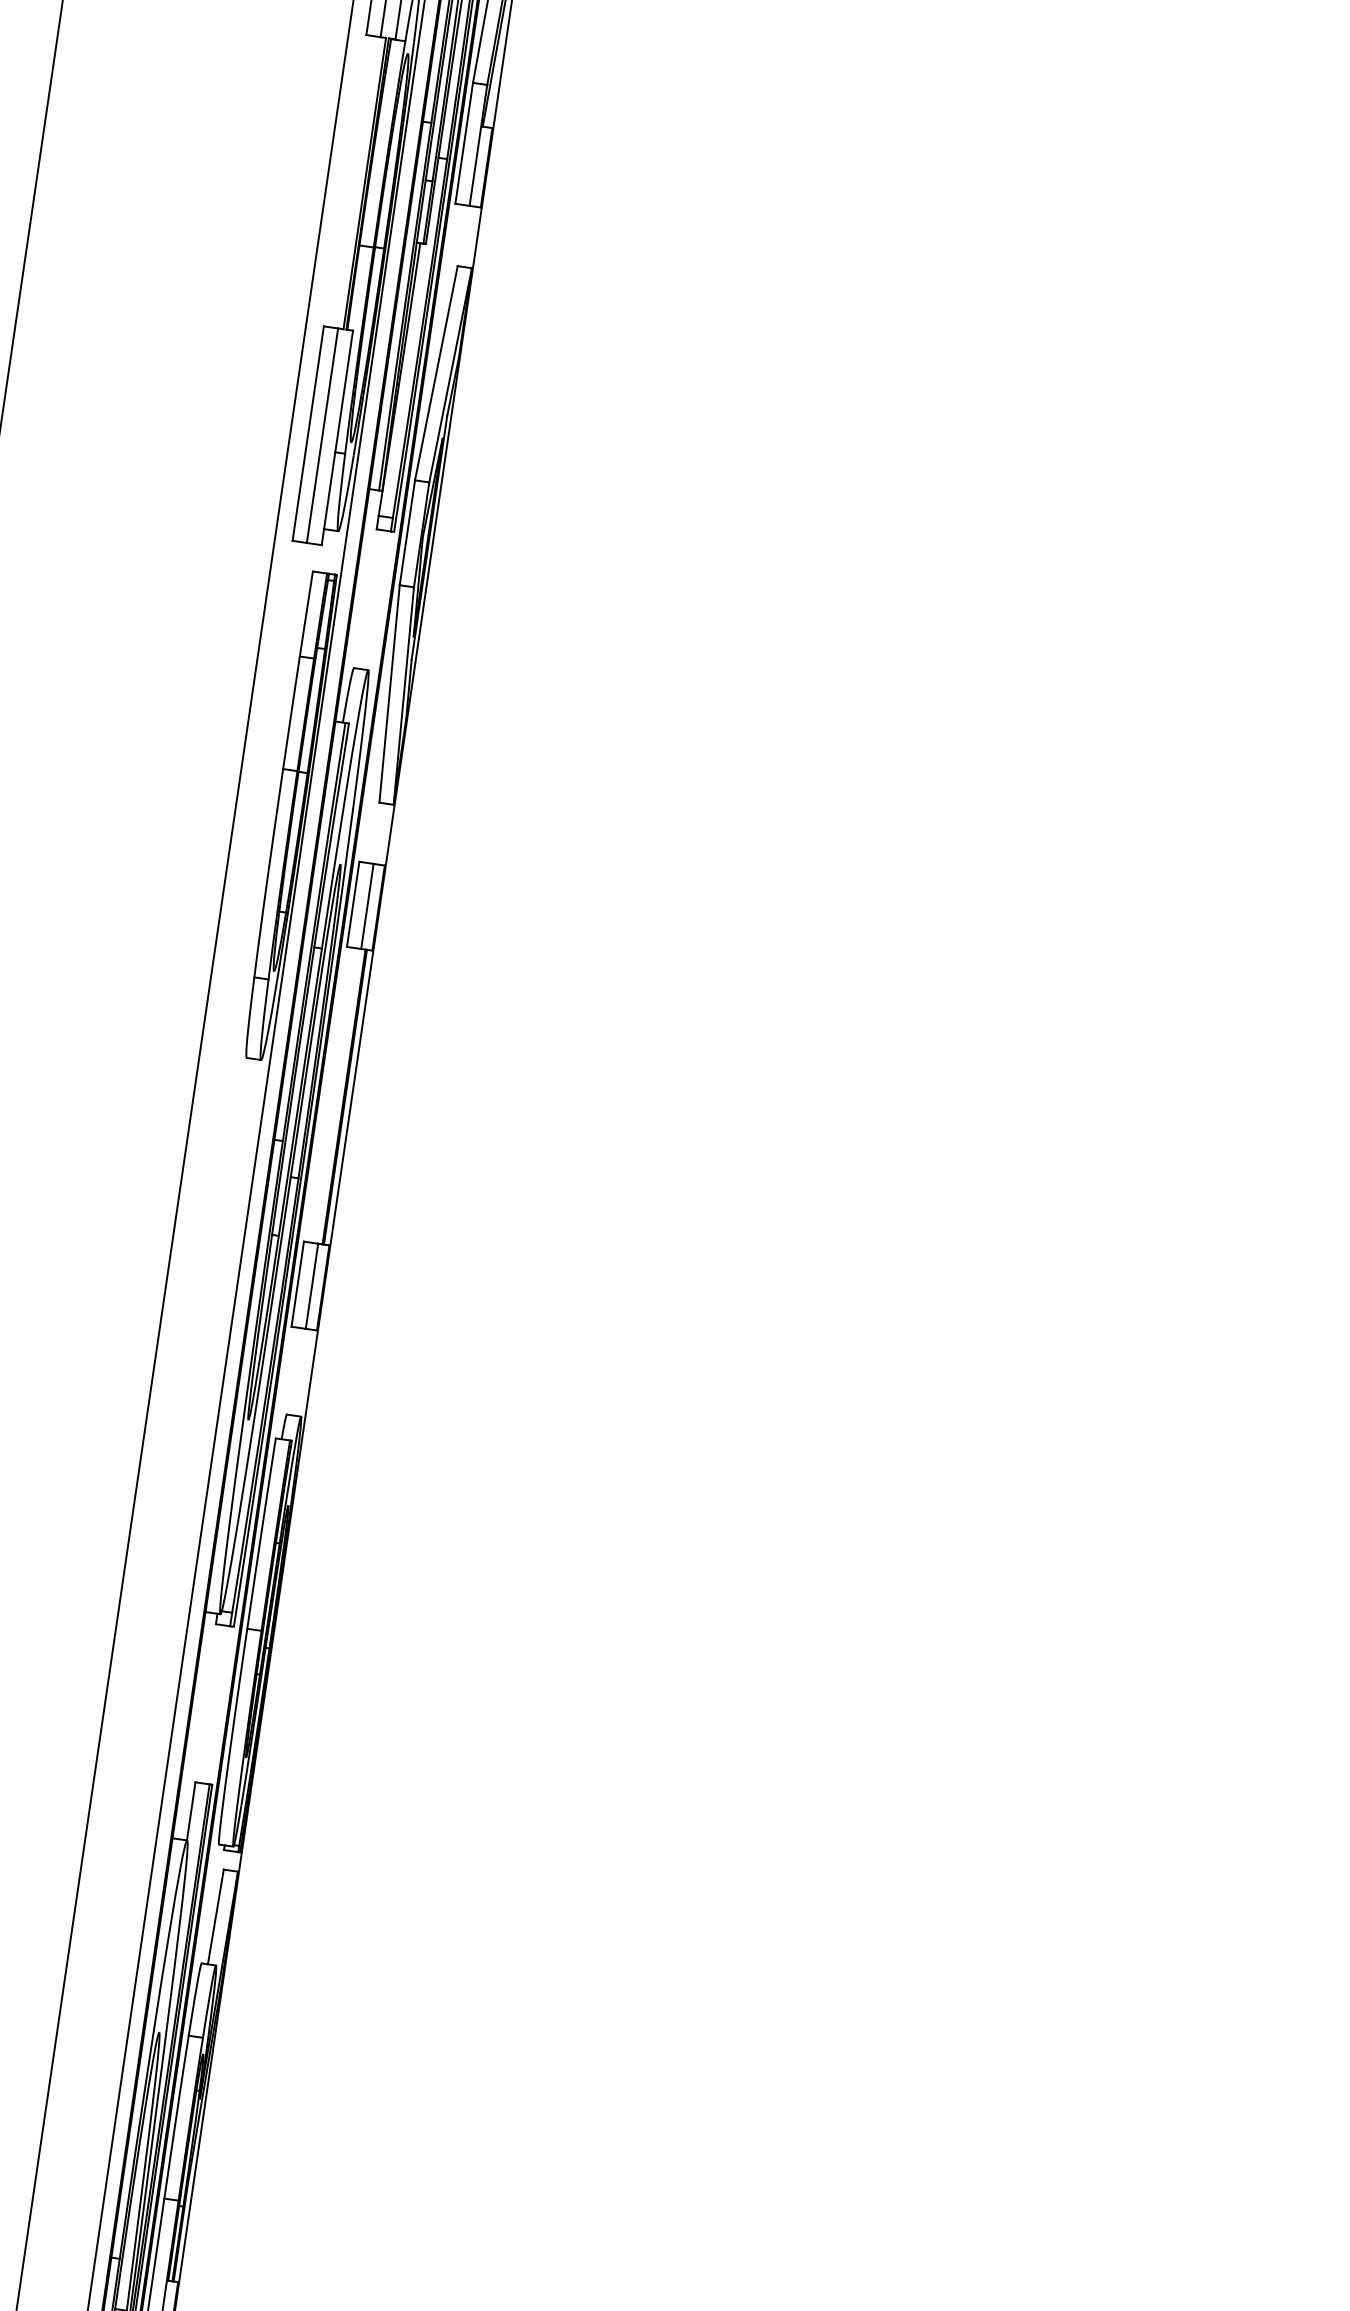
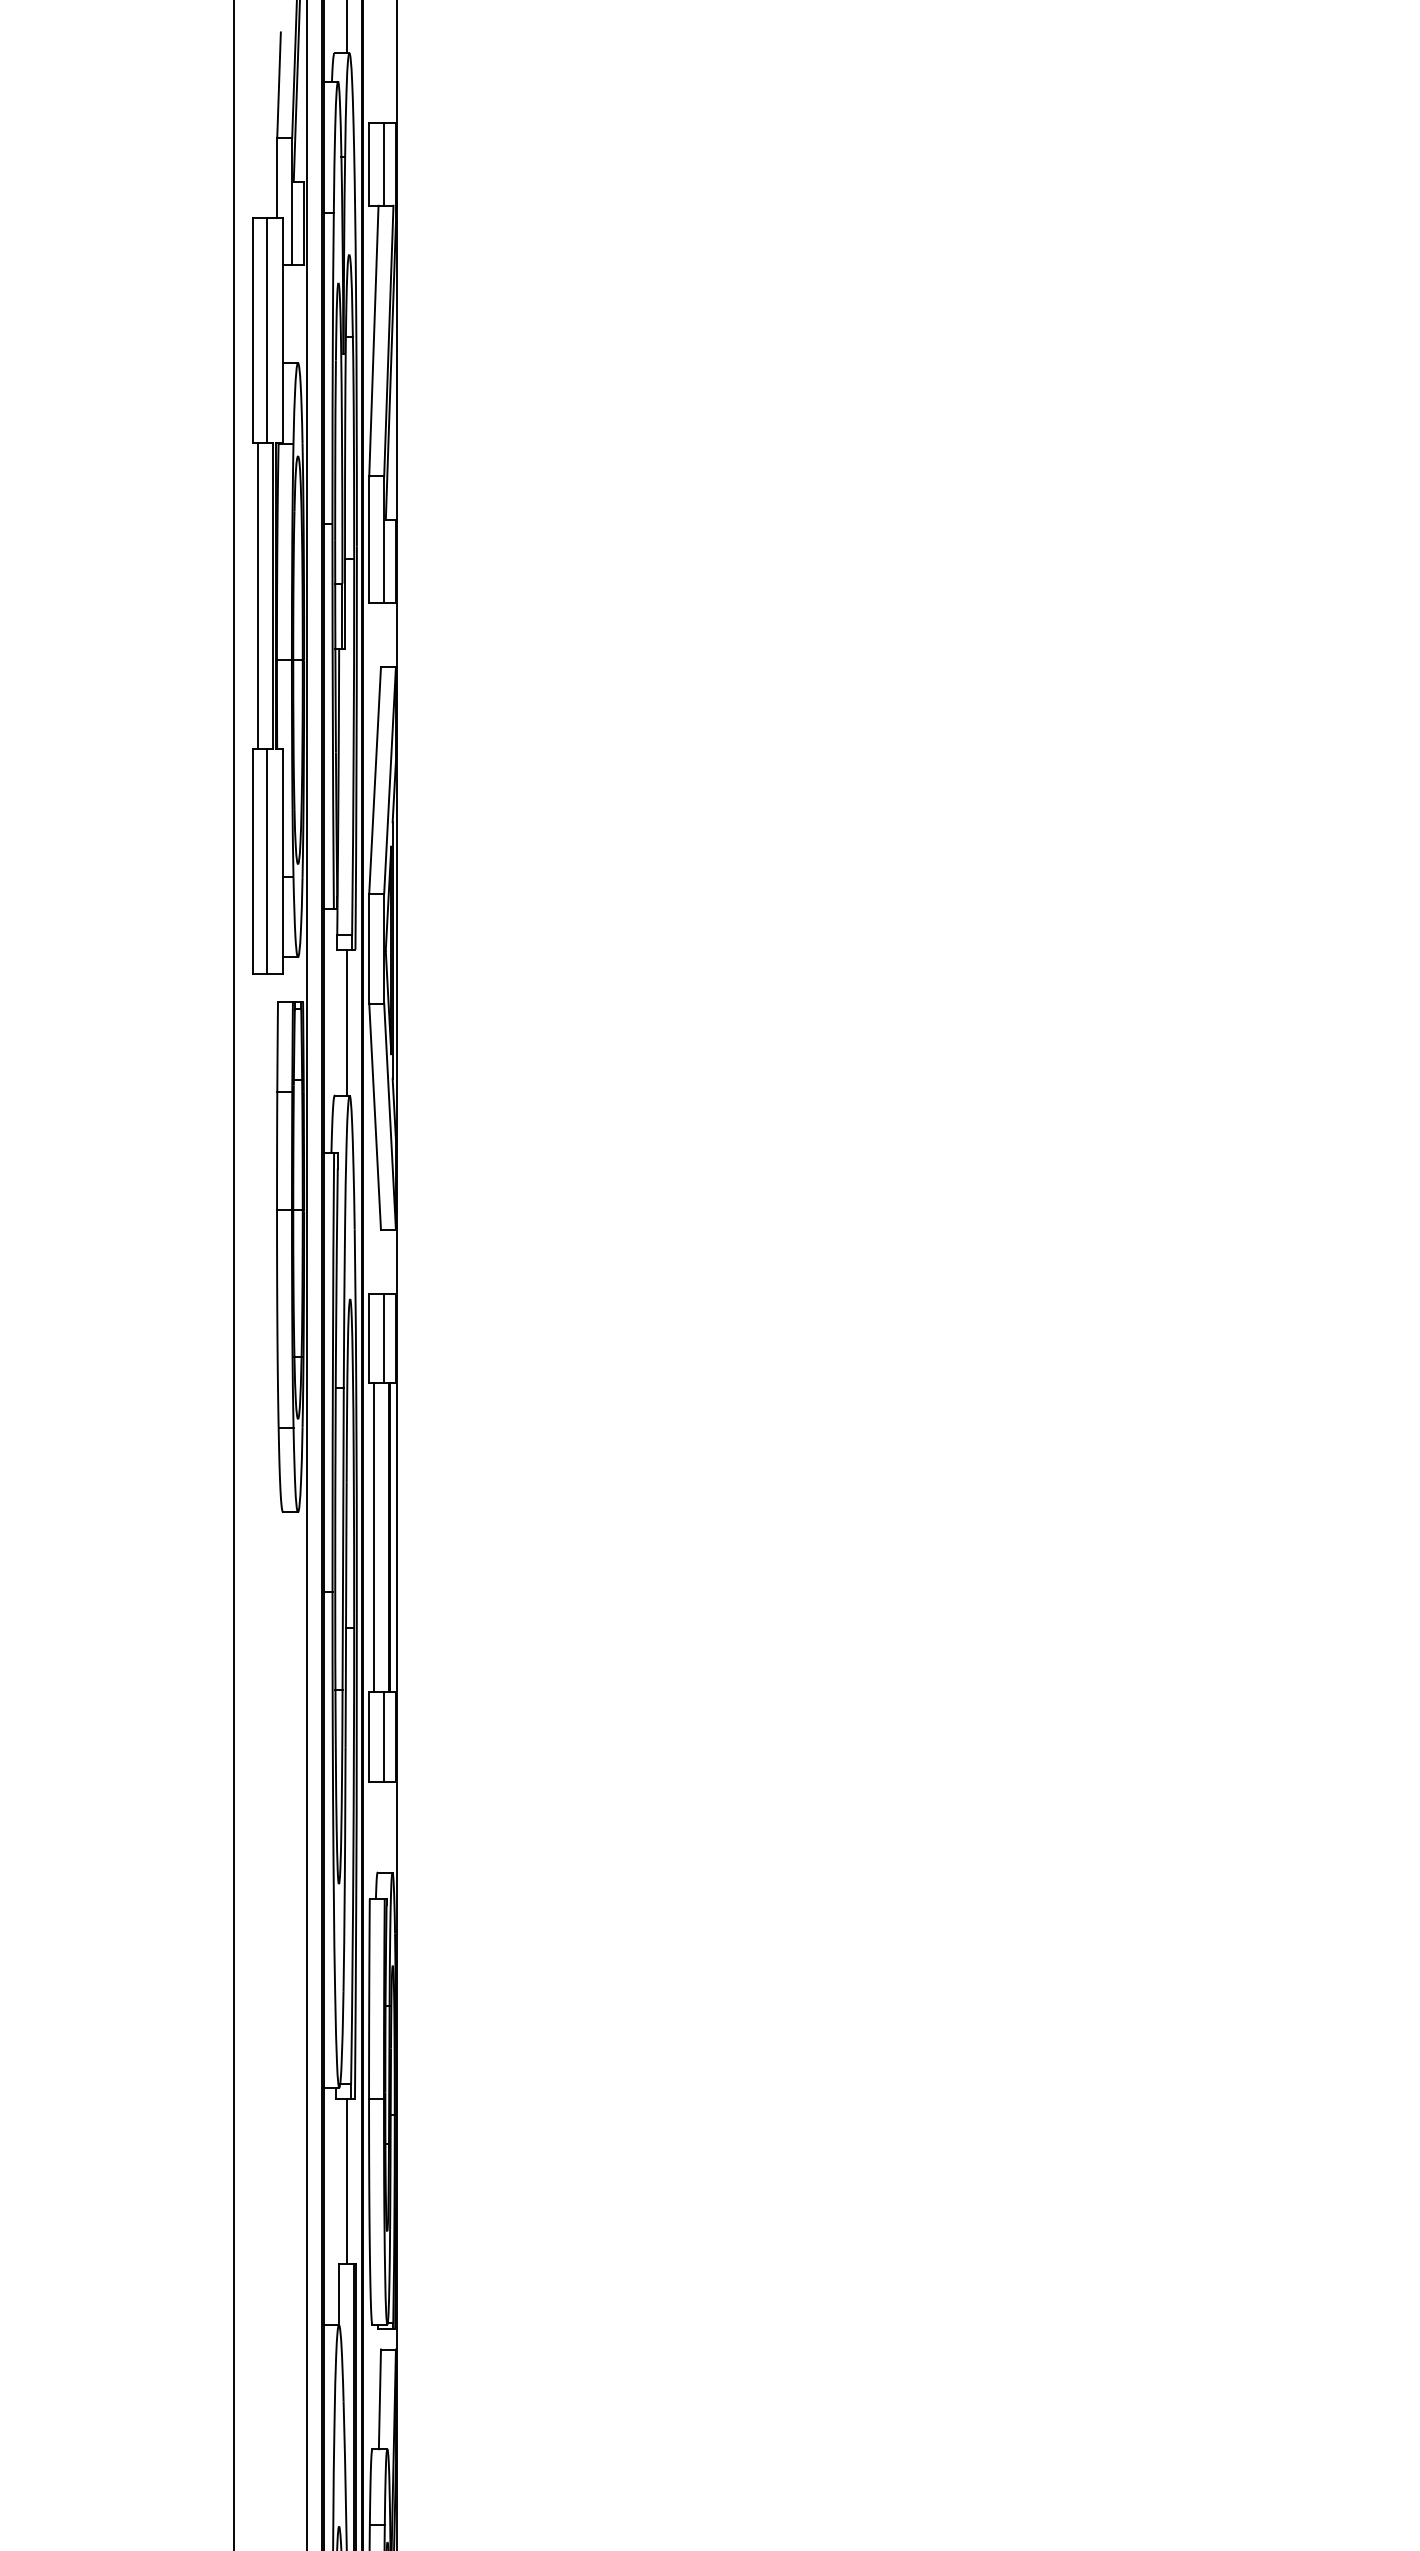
line: (350, 181) -> (258, 596), added
line: (375, 600) -> (346, 1022), added
line: (329, 1094) -> (373, 1537), added
line: (214, 1704) -> (346, 2181), added

